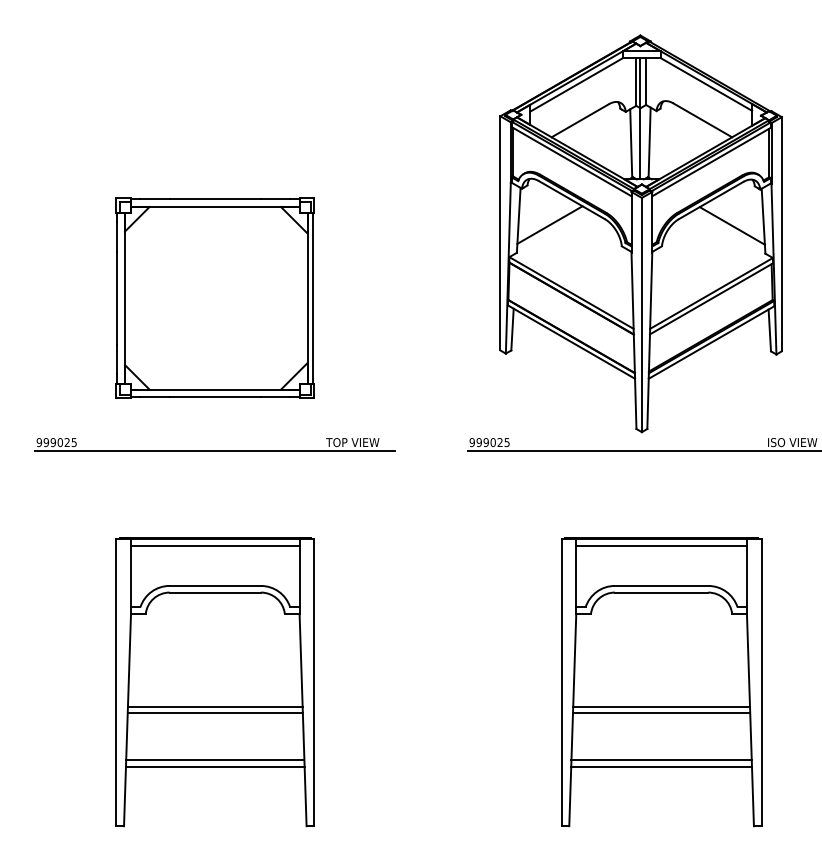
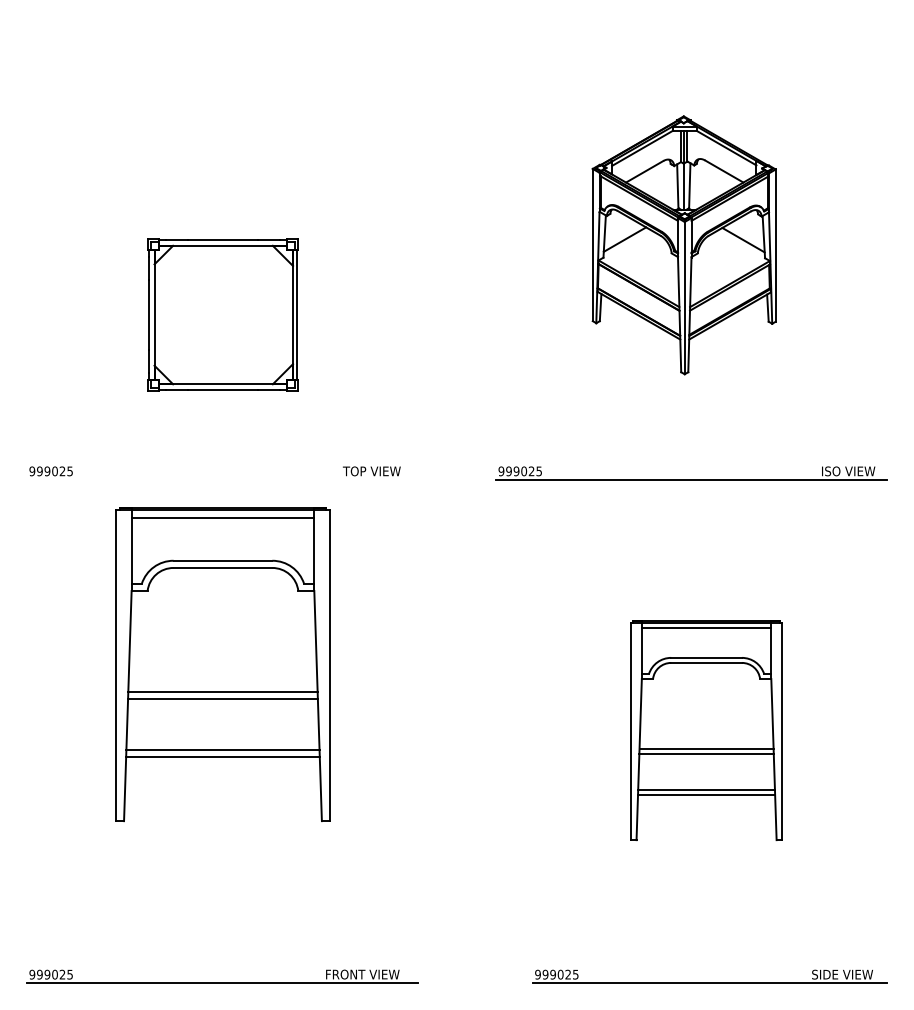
part: (640, 234) -> (683, 245), size x0.6
part: (214, 297) -> (222, 314), size x0.7
line: (214, 450) -> (222, 480), removed
part: (214, 681) -> (222, 664), moved
part: (661, 681) -> (706, 730), size x0.7

